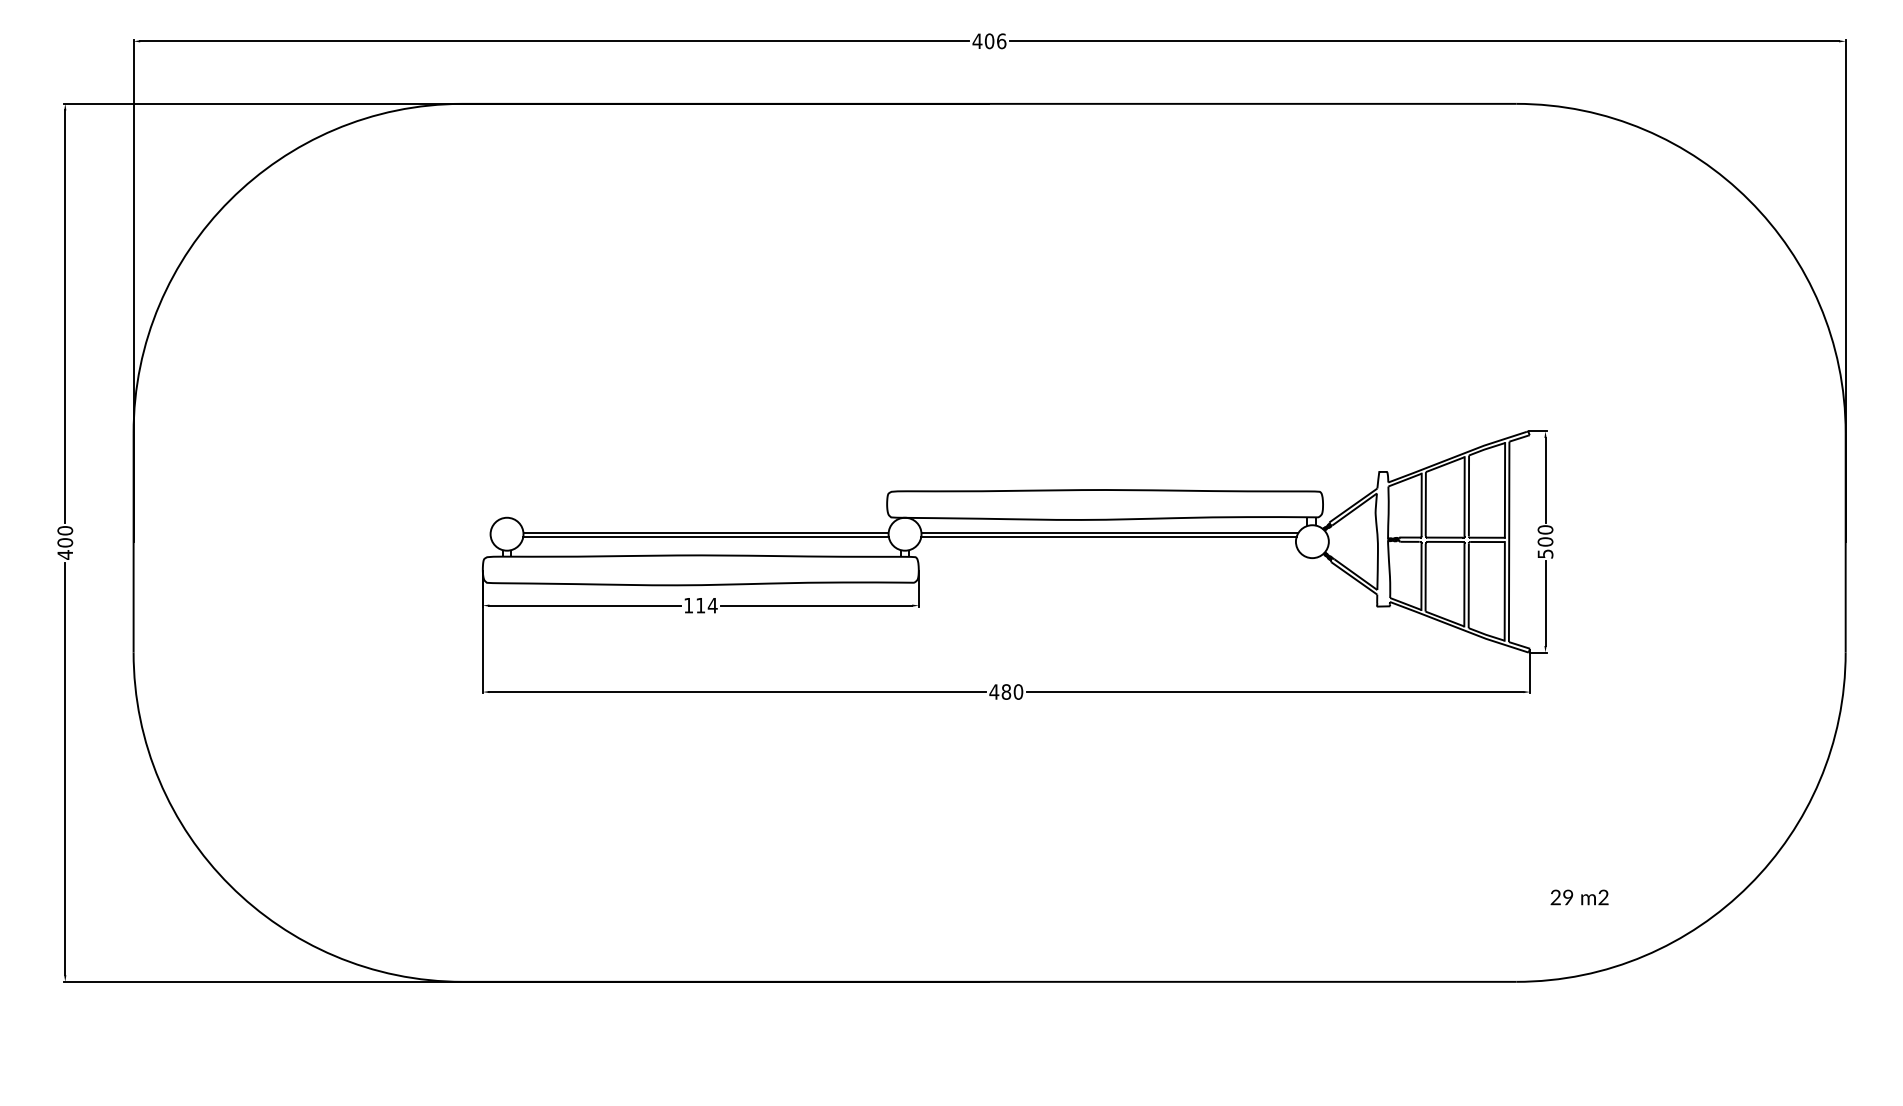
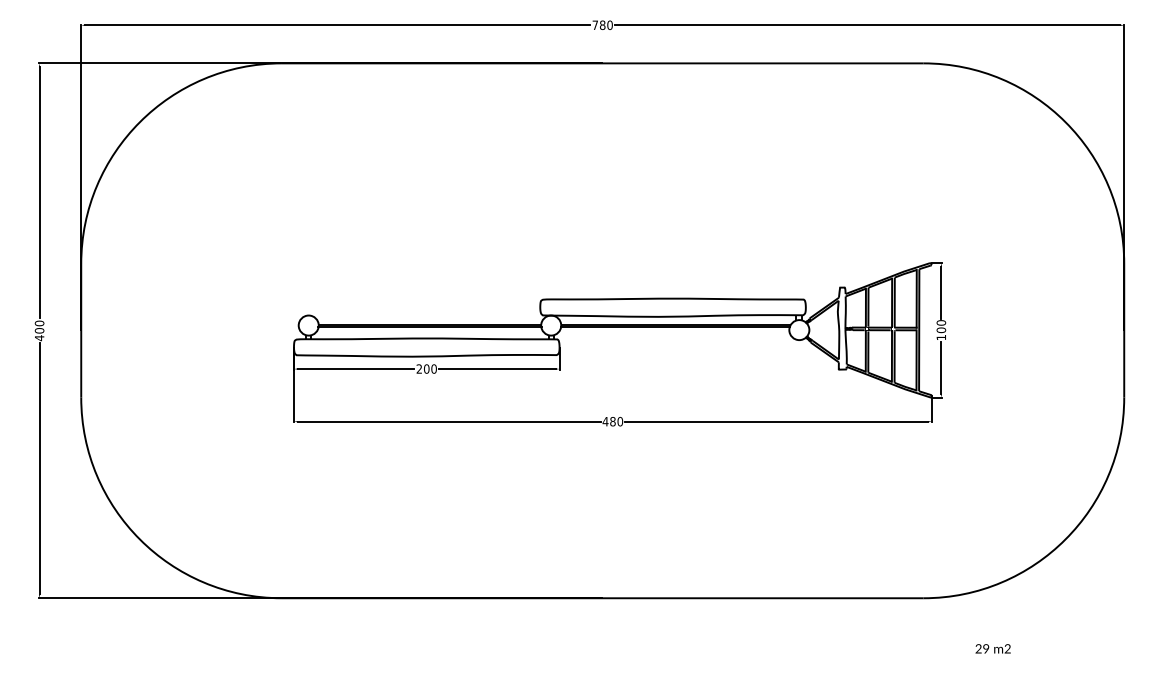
text: (989, 40) -> (602, 24), 406 -> 780
text: (1545, 553) -> (941, 337), 500 -> 100
text: (700, 604) -> (426, 368), 114 -> 200
text: (1578, 896) -> (992, 648), moved

